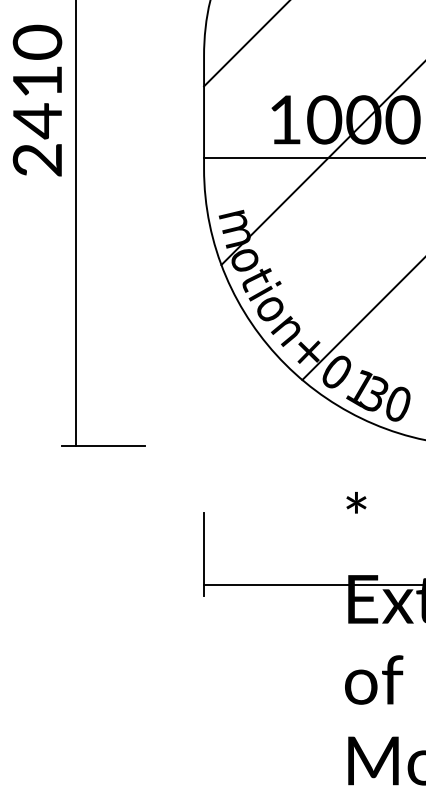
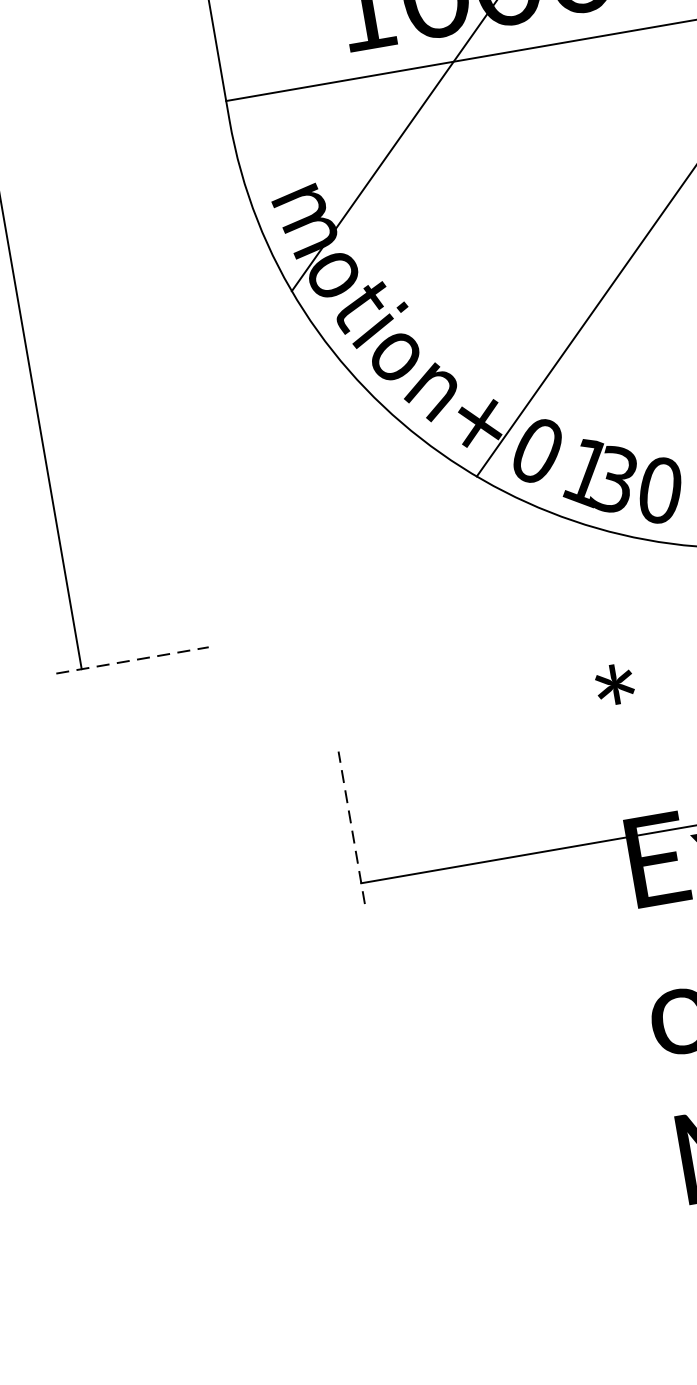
line: (103, 445) -> (132, 659), solid -> dashed
line: (204, 554) -> (352, 827), solid -> dashed

